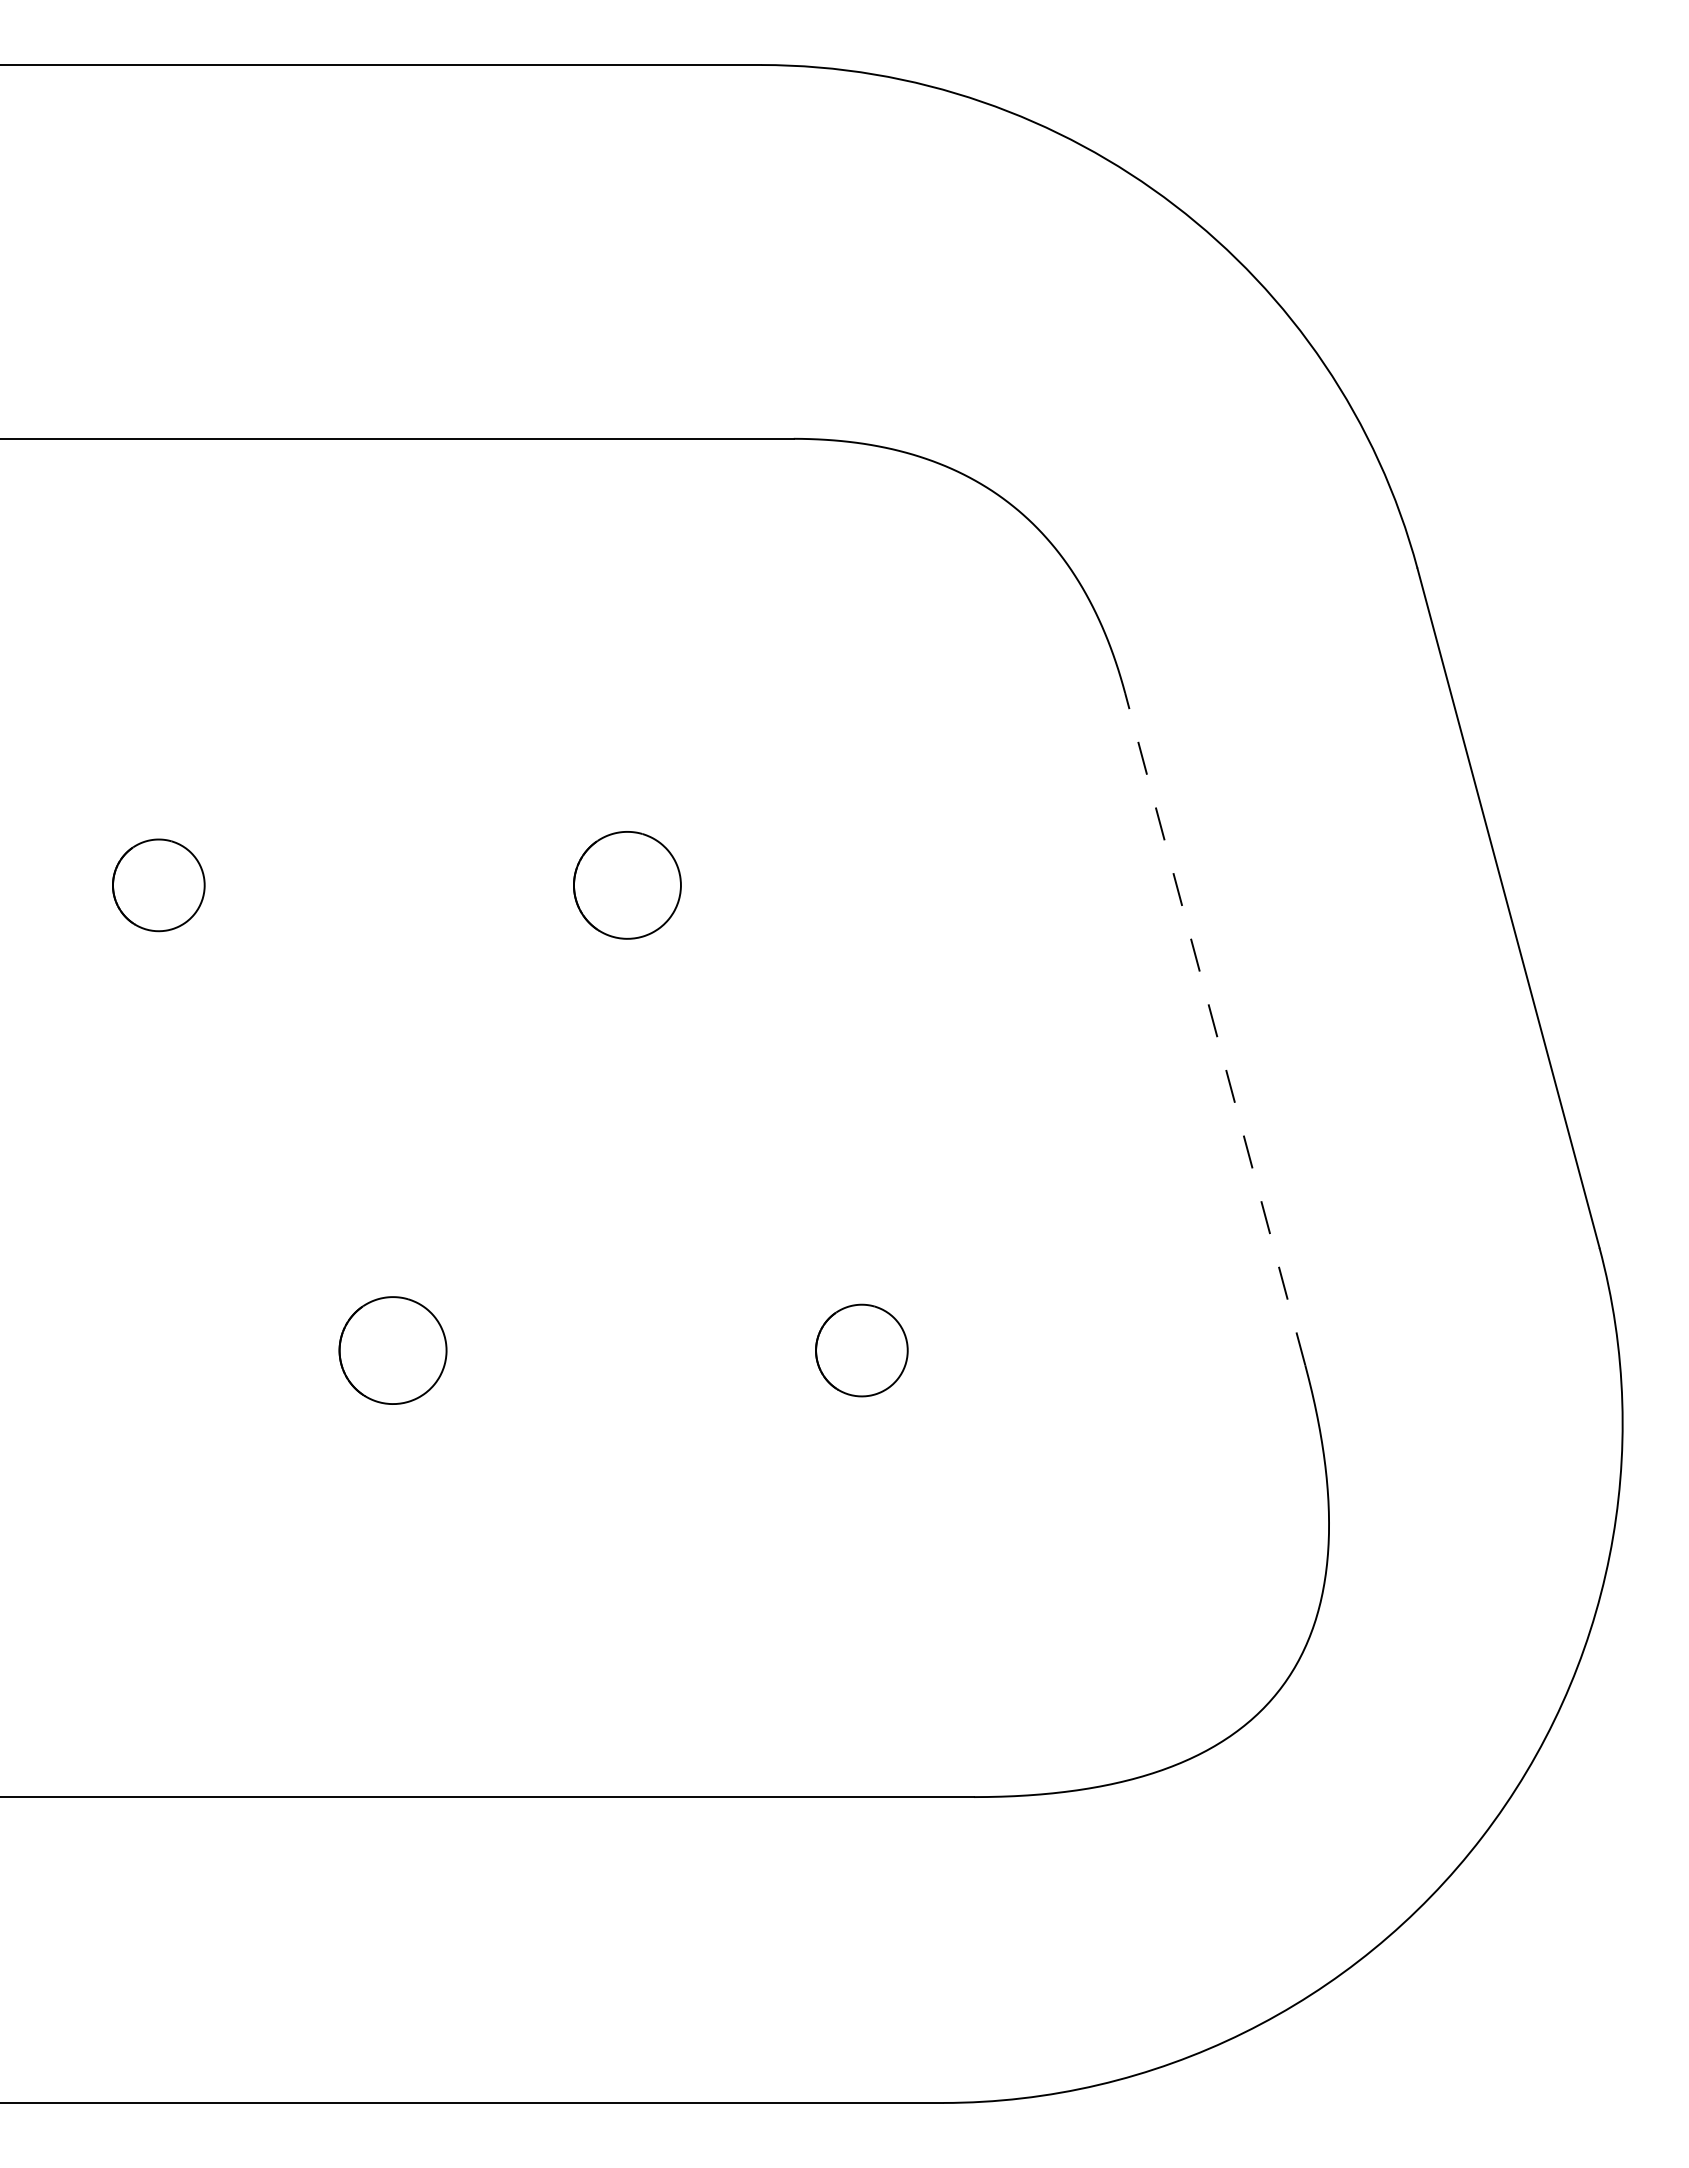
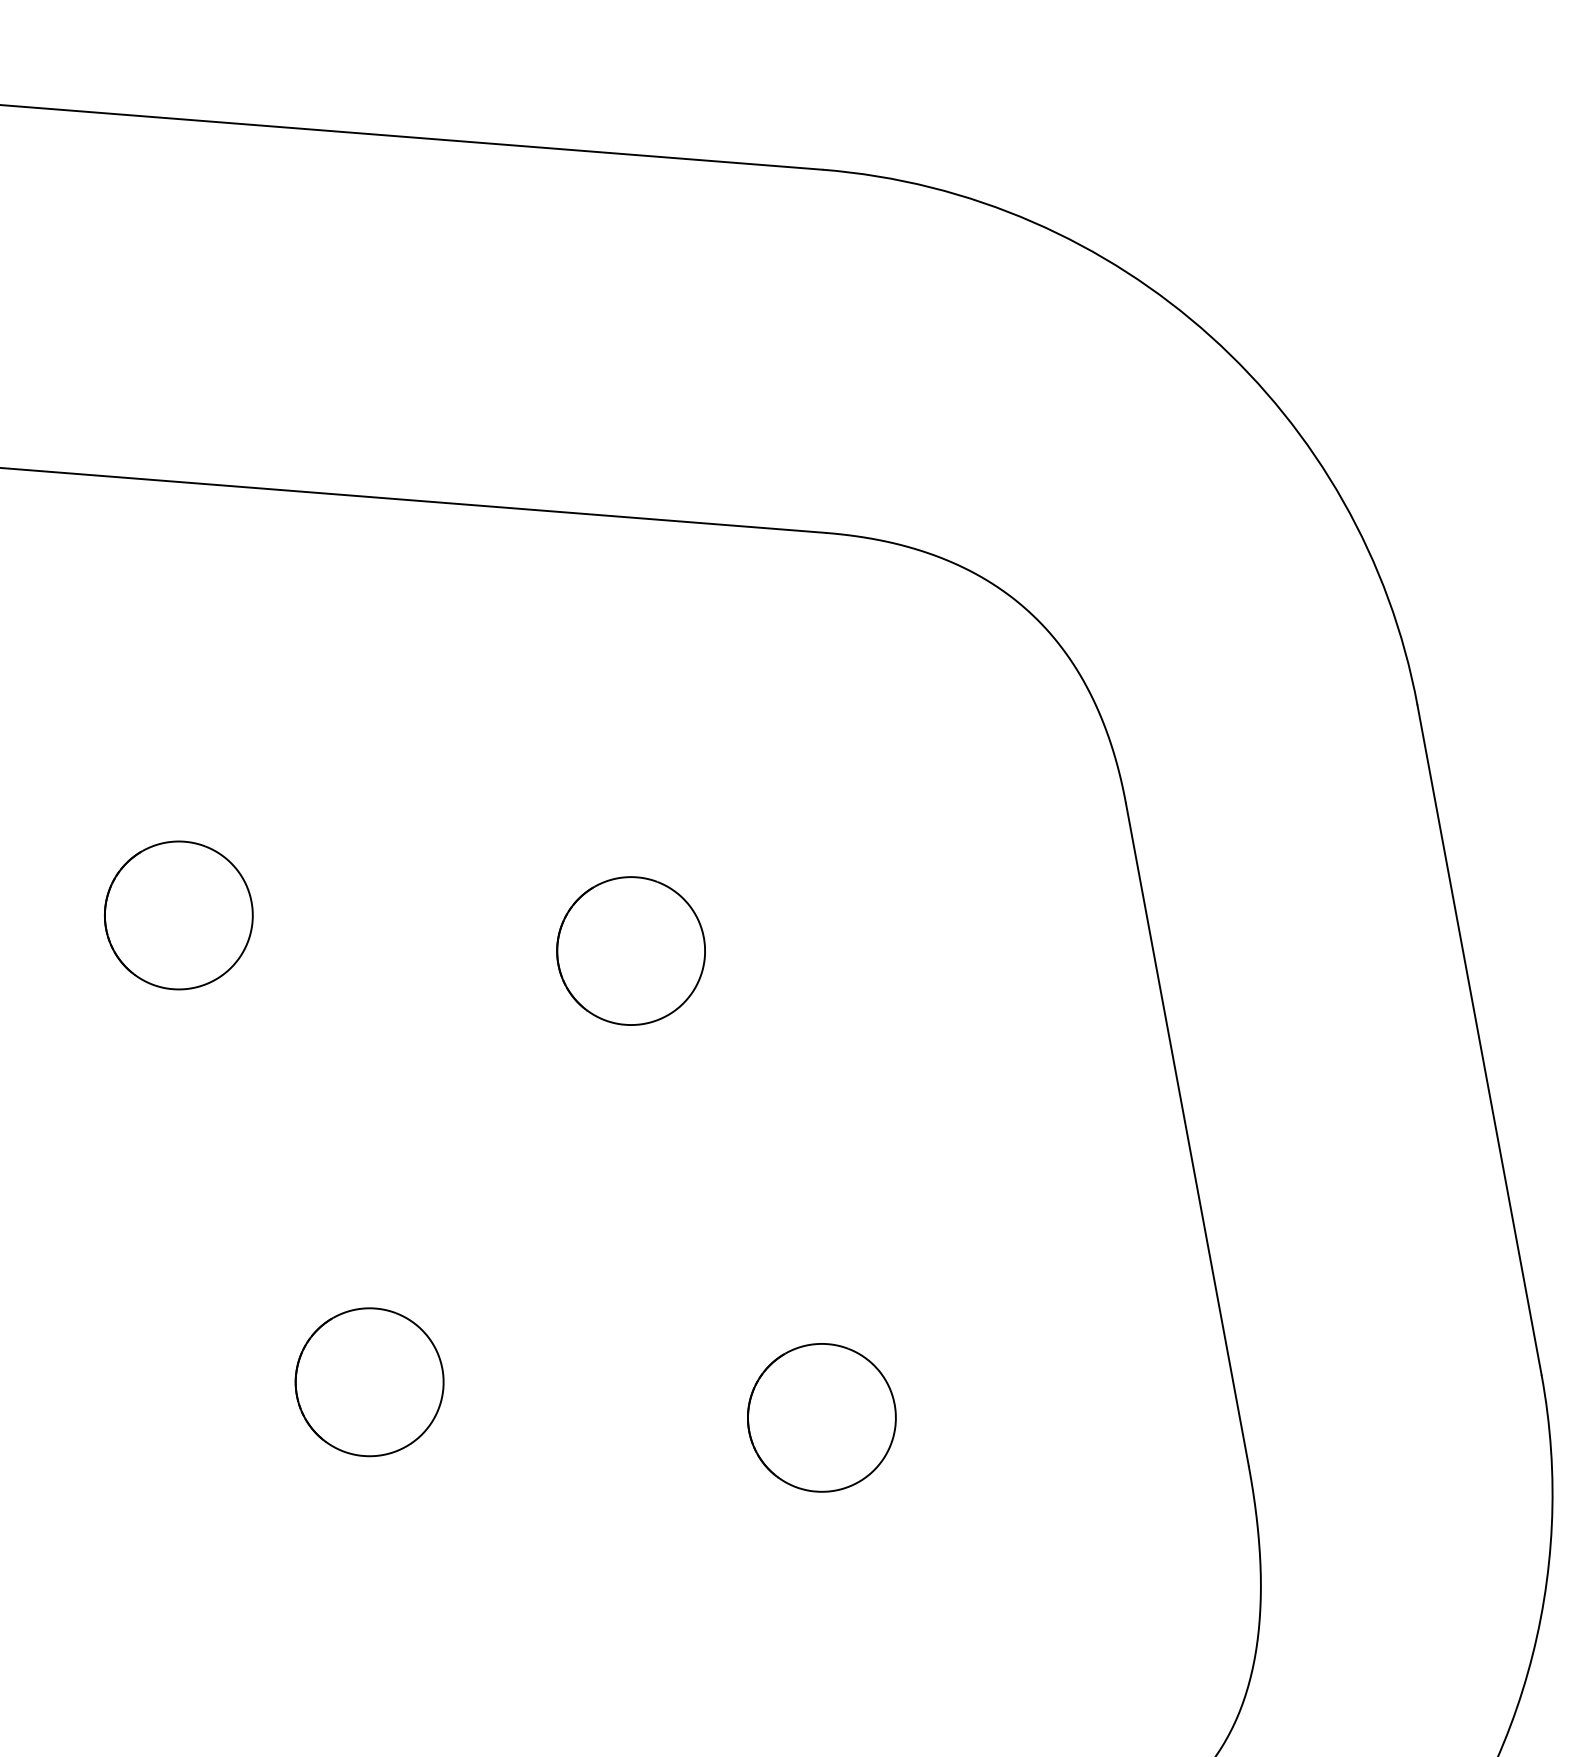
part: (158, 885) -> (178, 915), size x1.67
part: (627, 885) -> (631, 951), size x1.43
line: (1215, 1029) -> (1187, 1134), dashed -> solid
part: (392, 1350) -> (369, 1382), size x1.43
part: (861, 1350) -> (821, 1417), size x1.67

